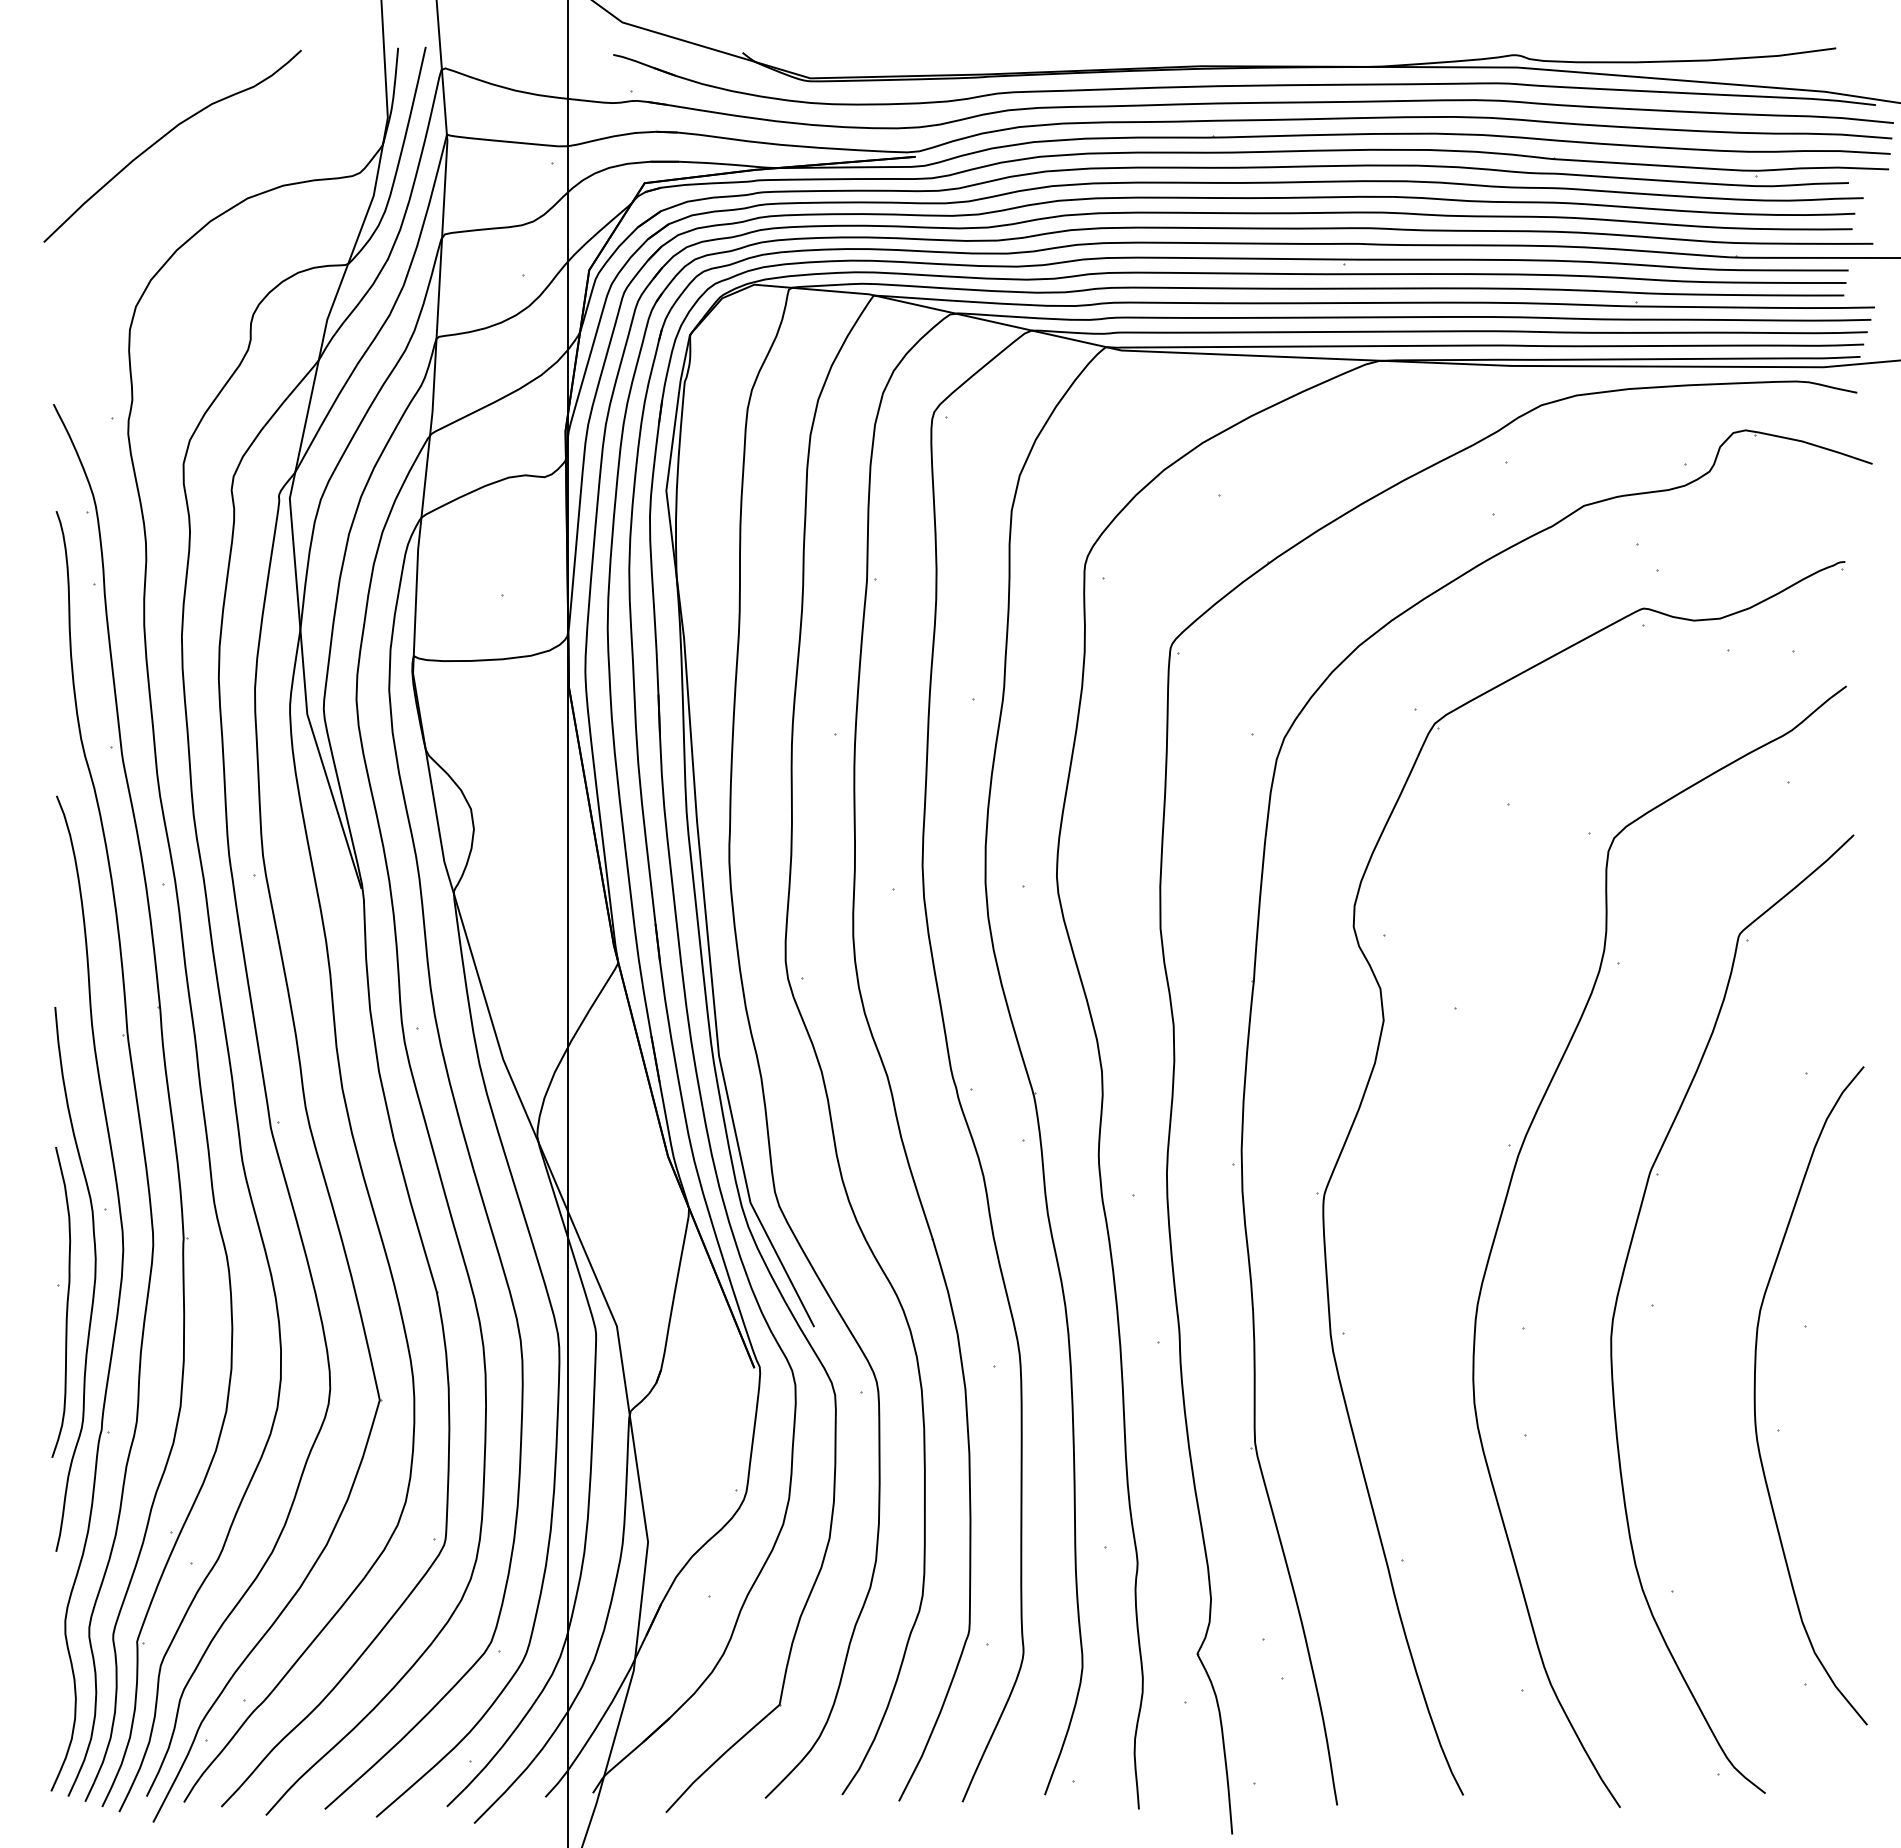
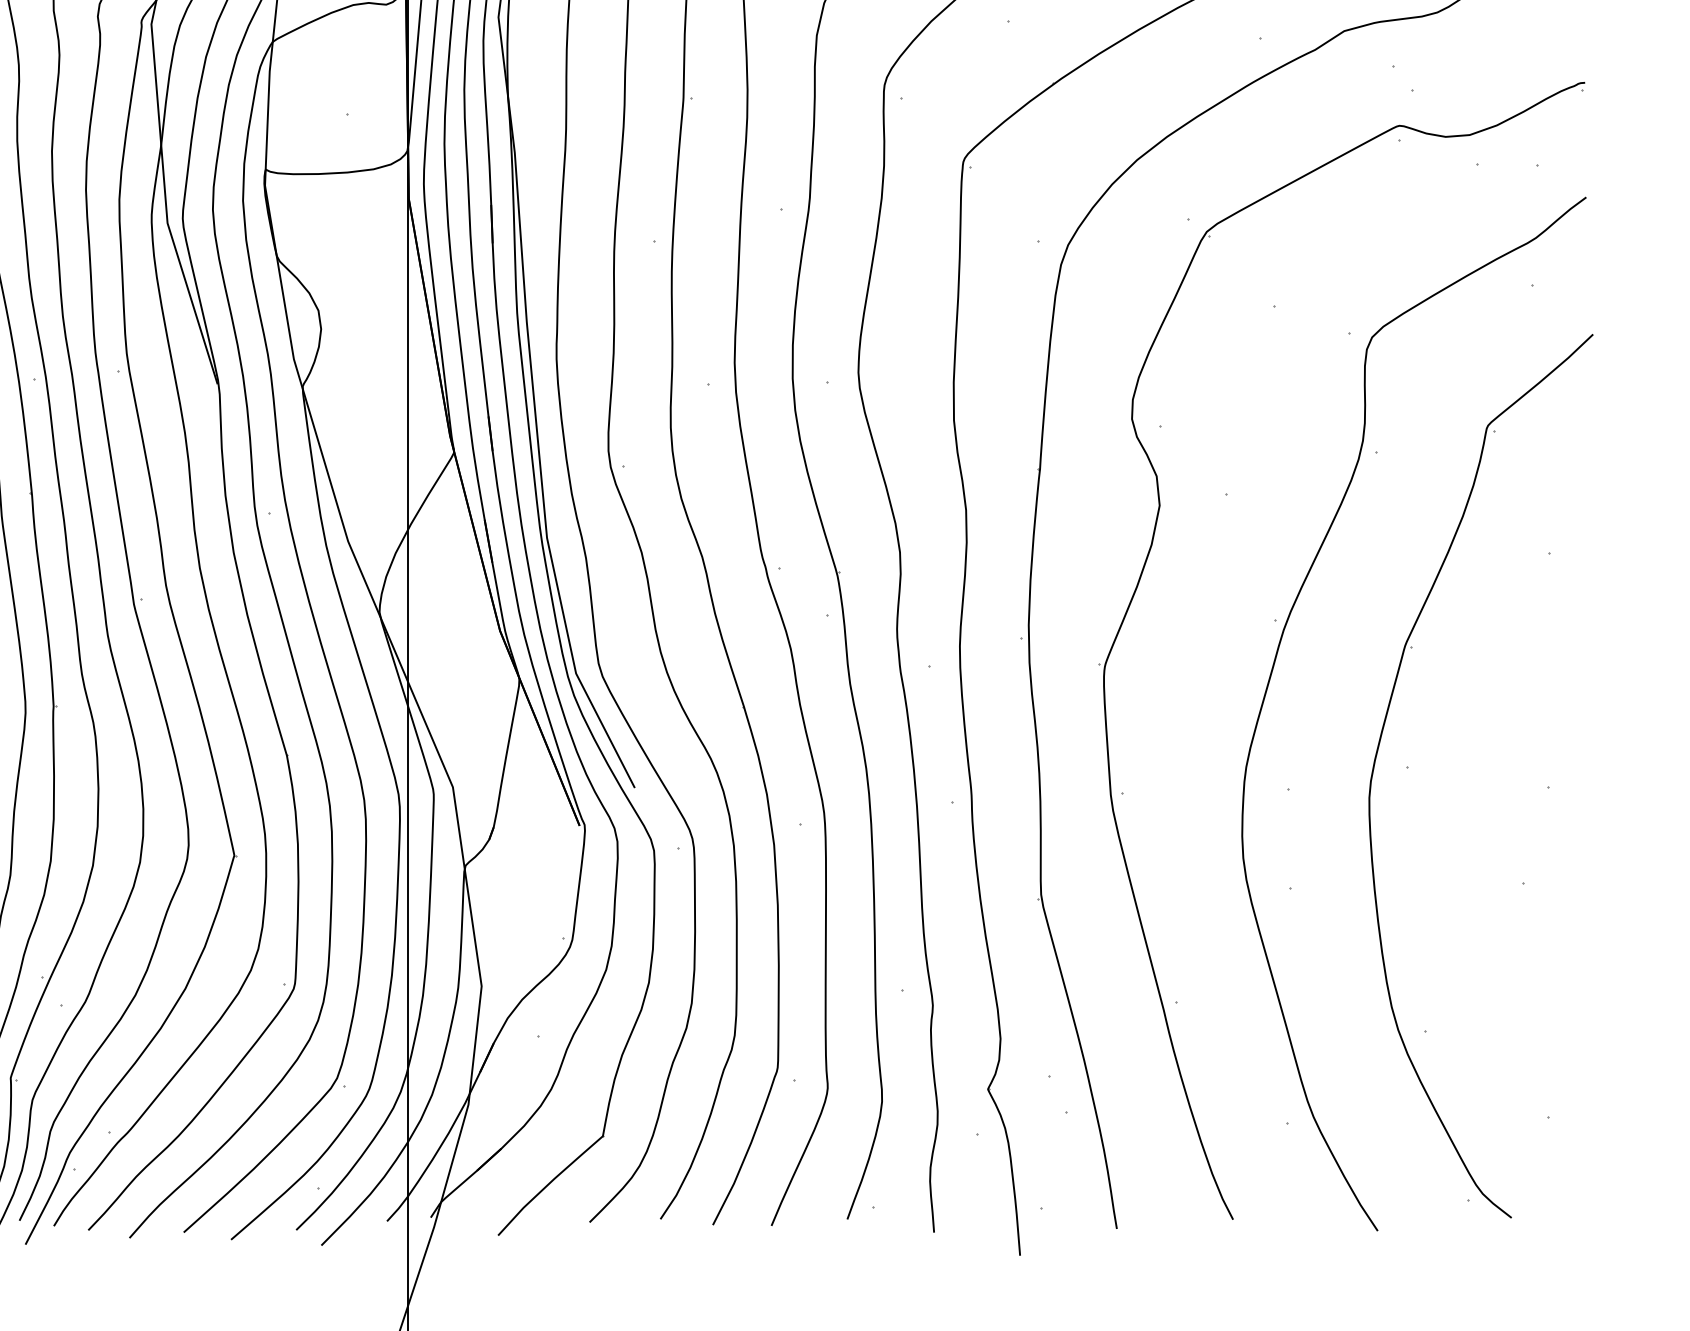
curve: (1755, 1395) -> (1502, 851), removed

